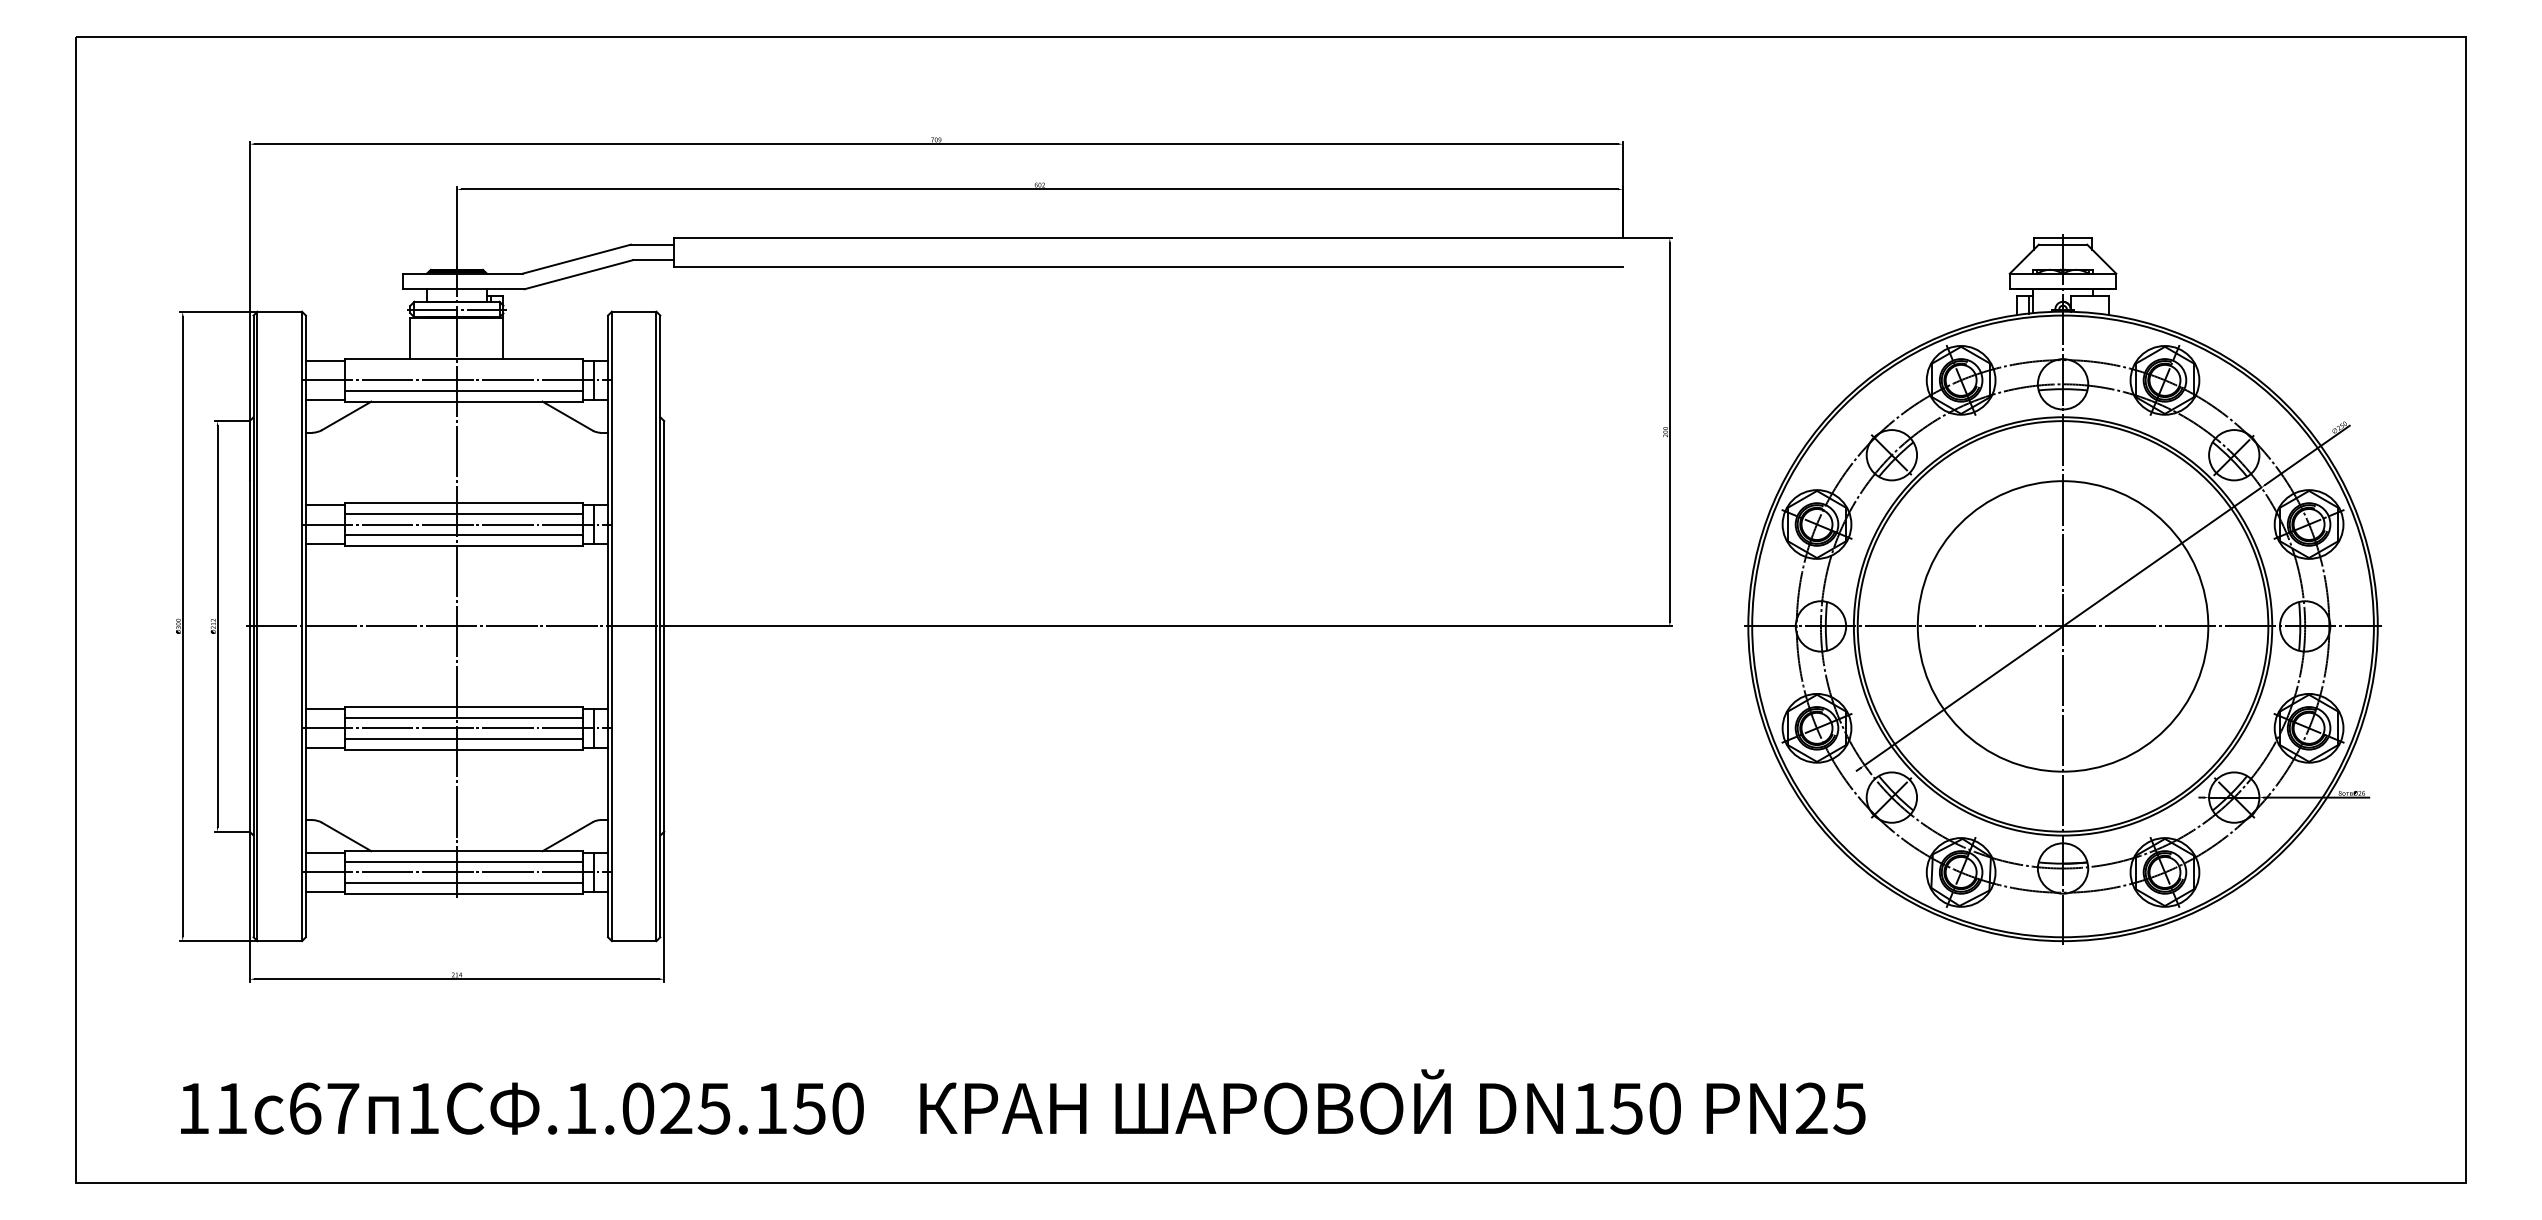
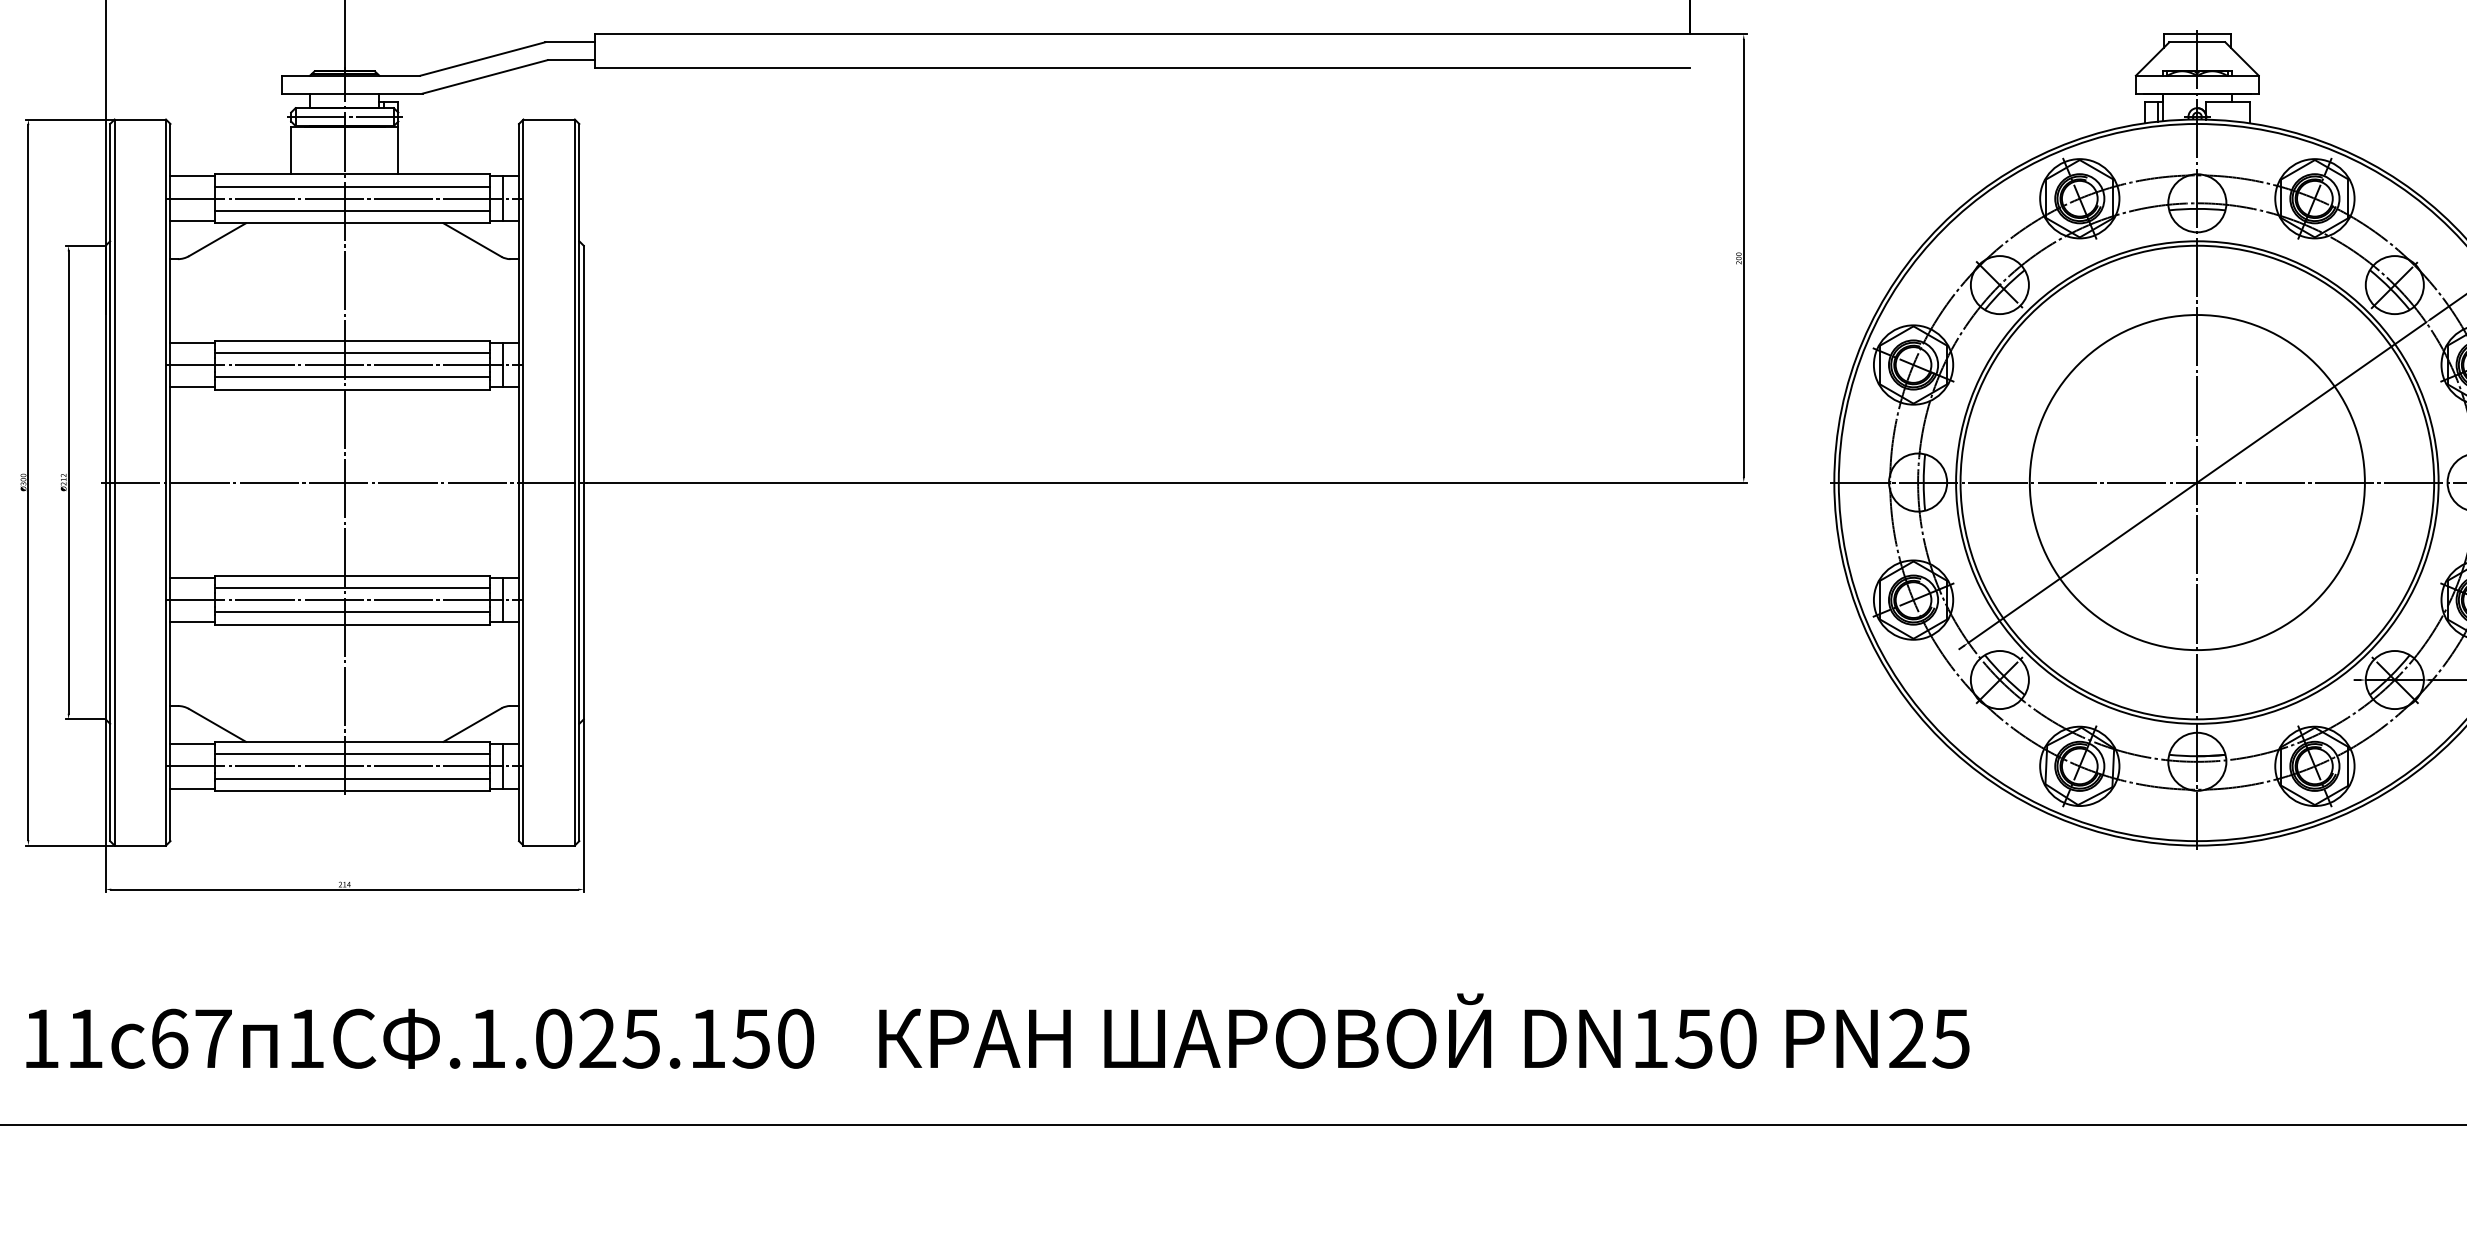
line: (463, 369) -> (352, 186), added

